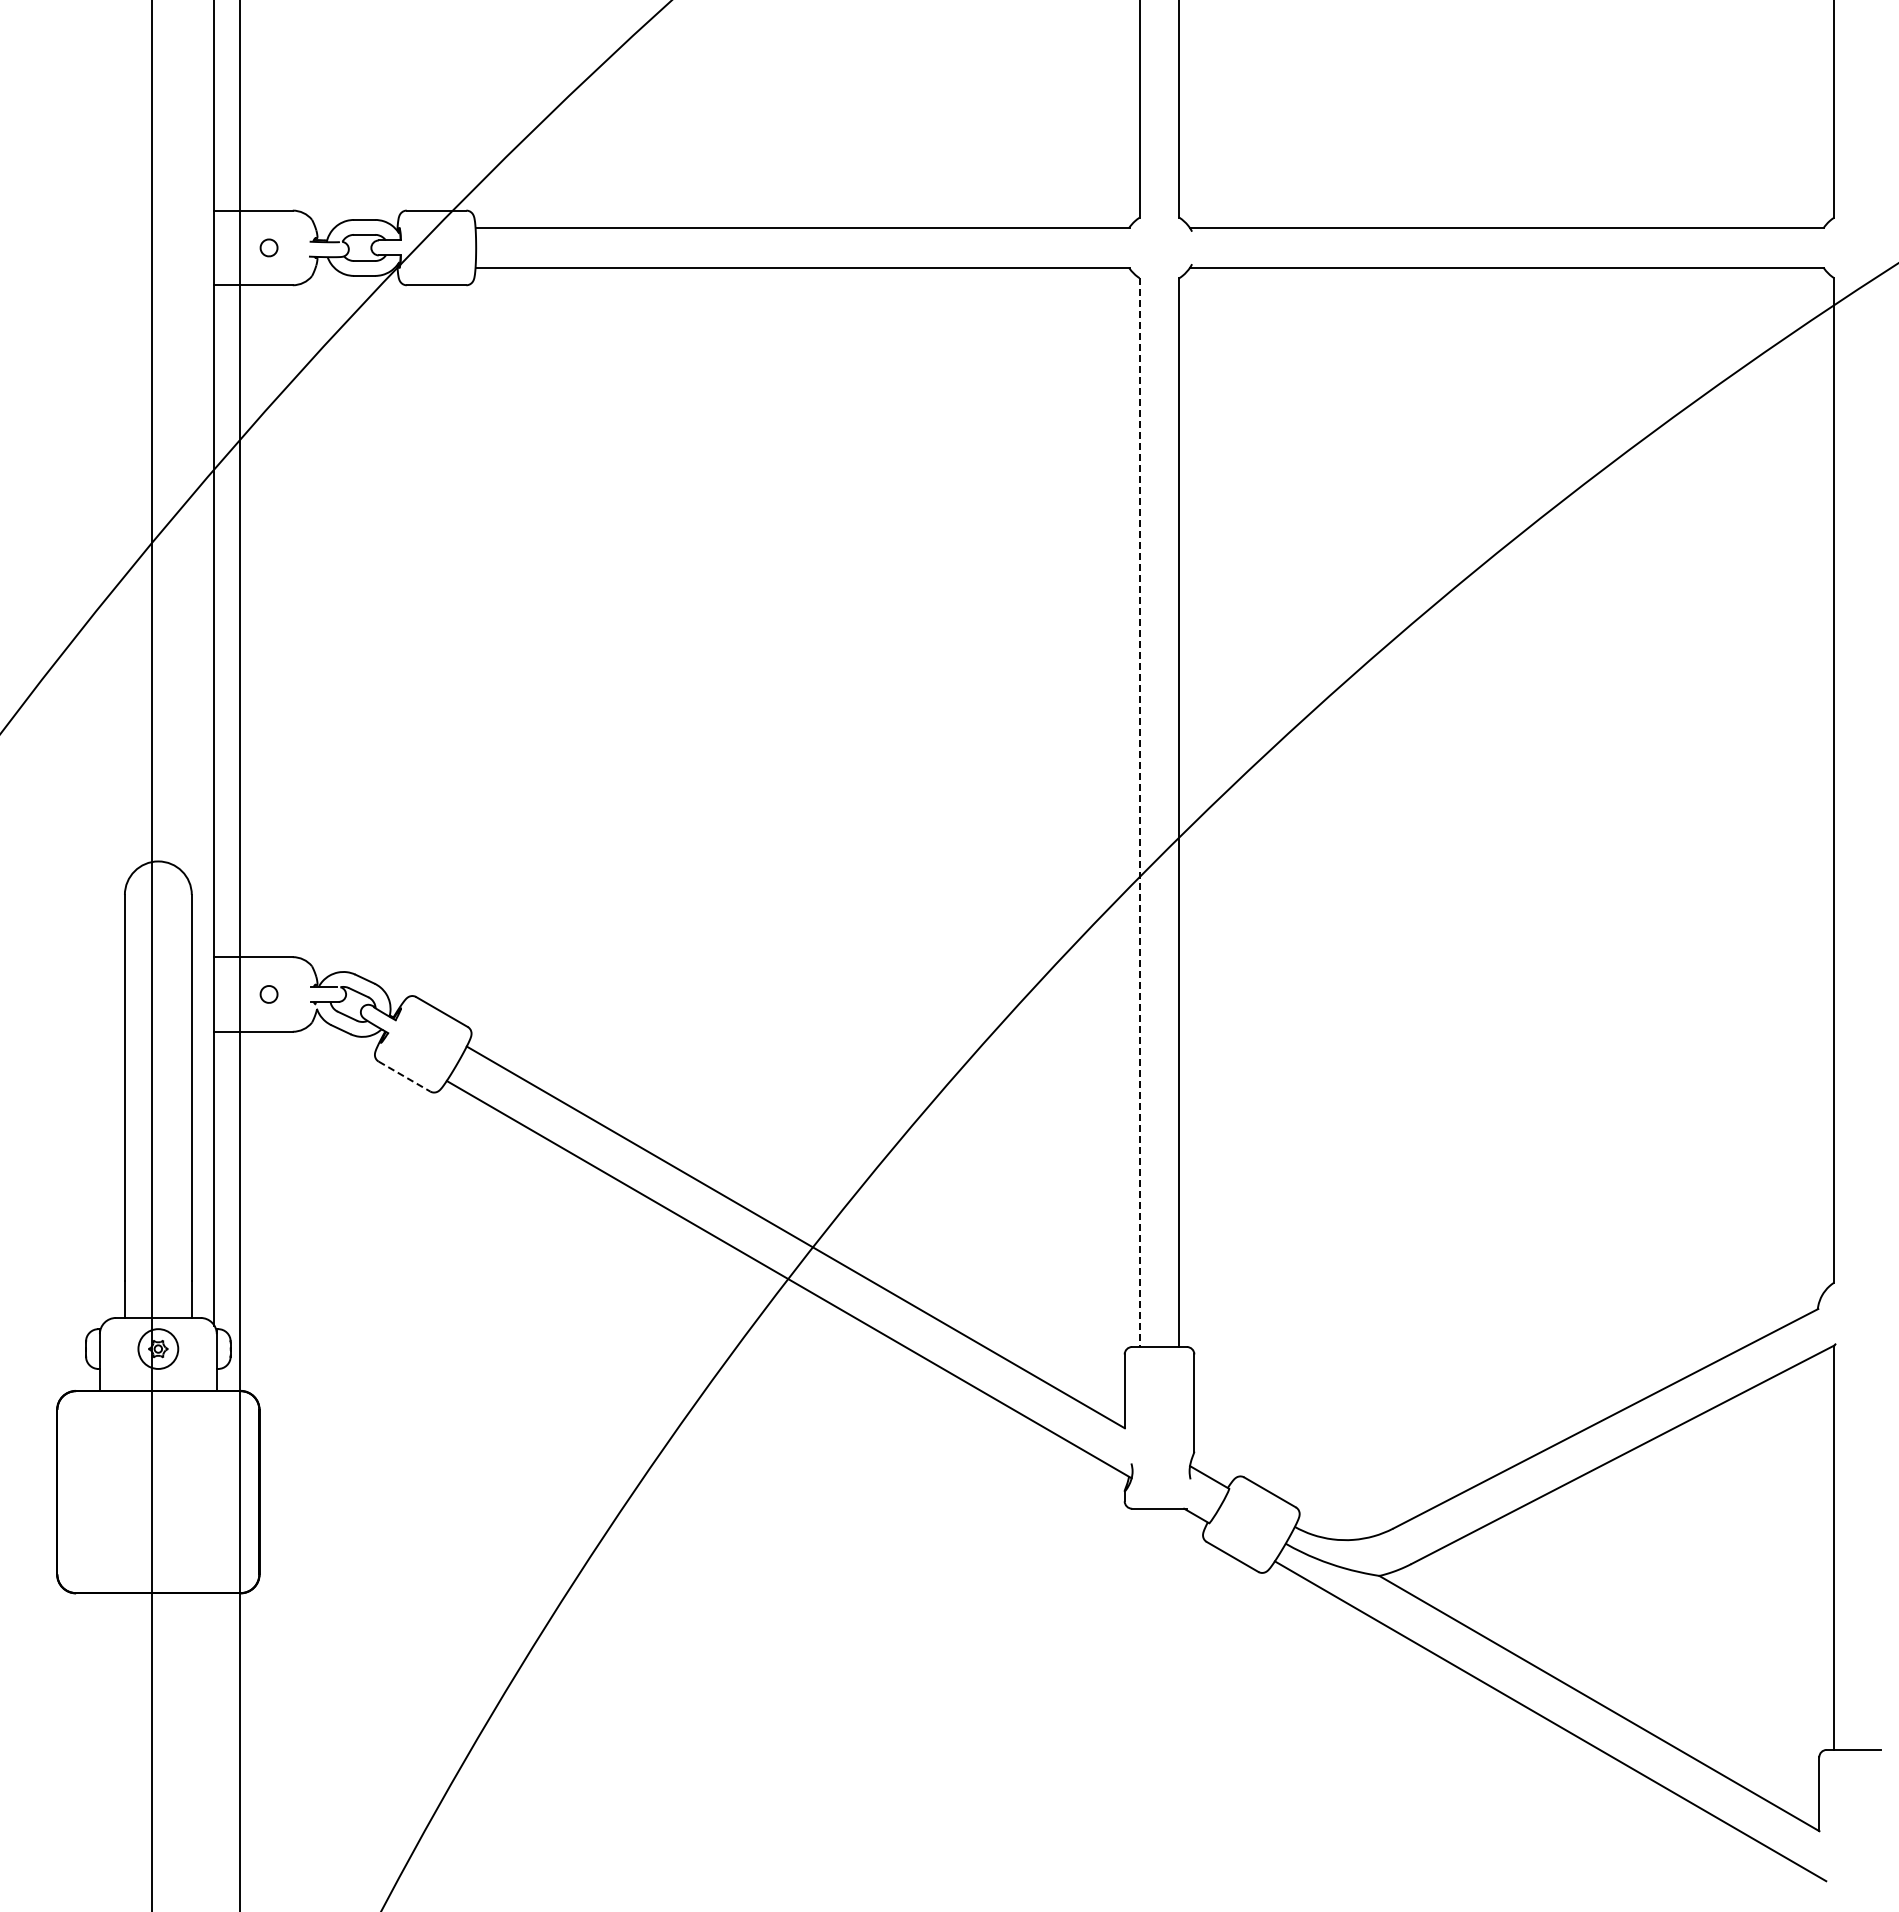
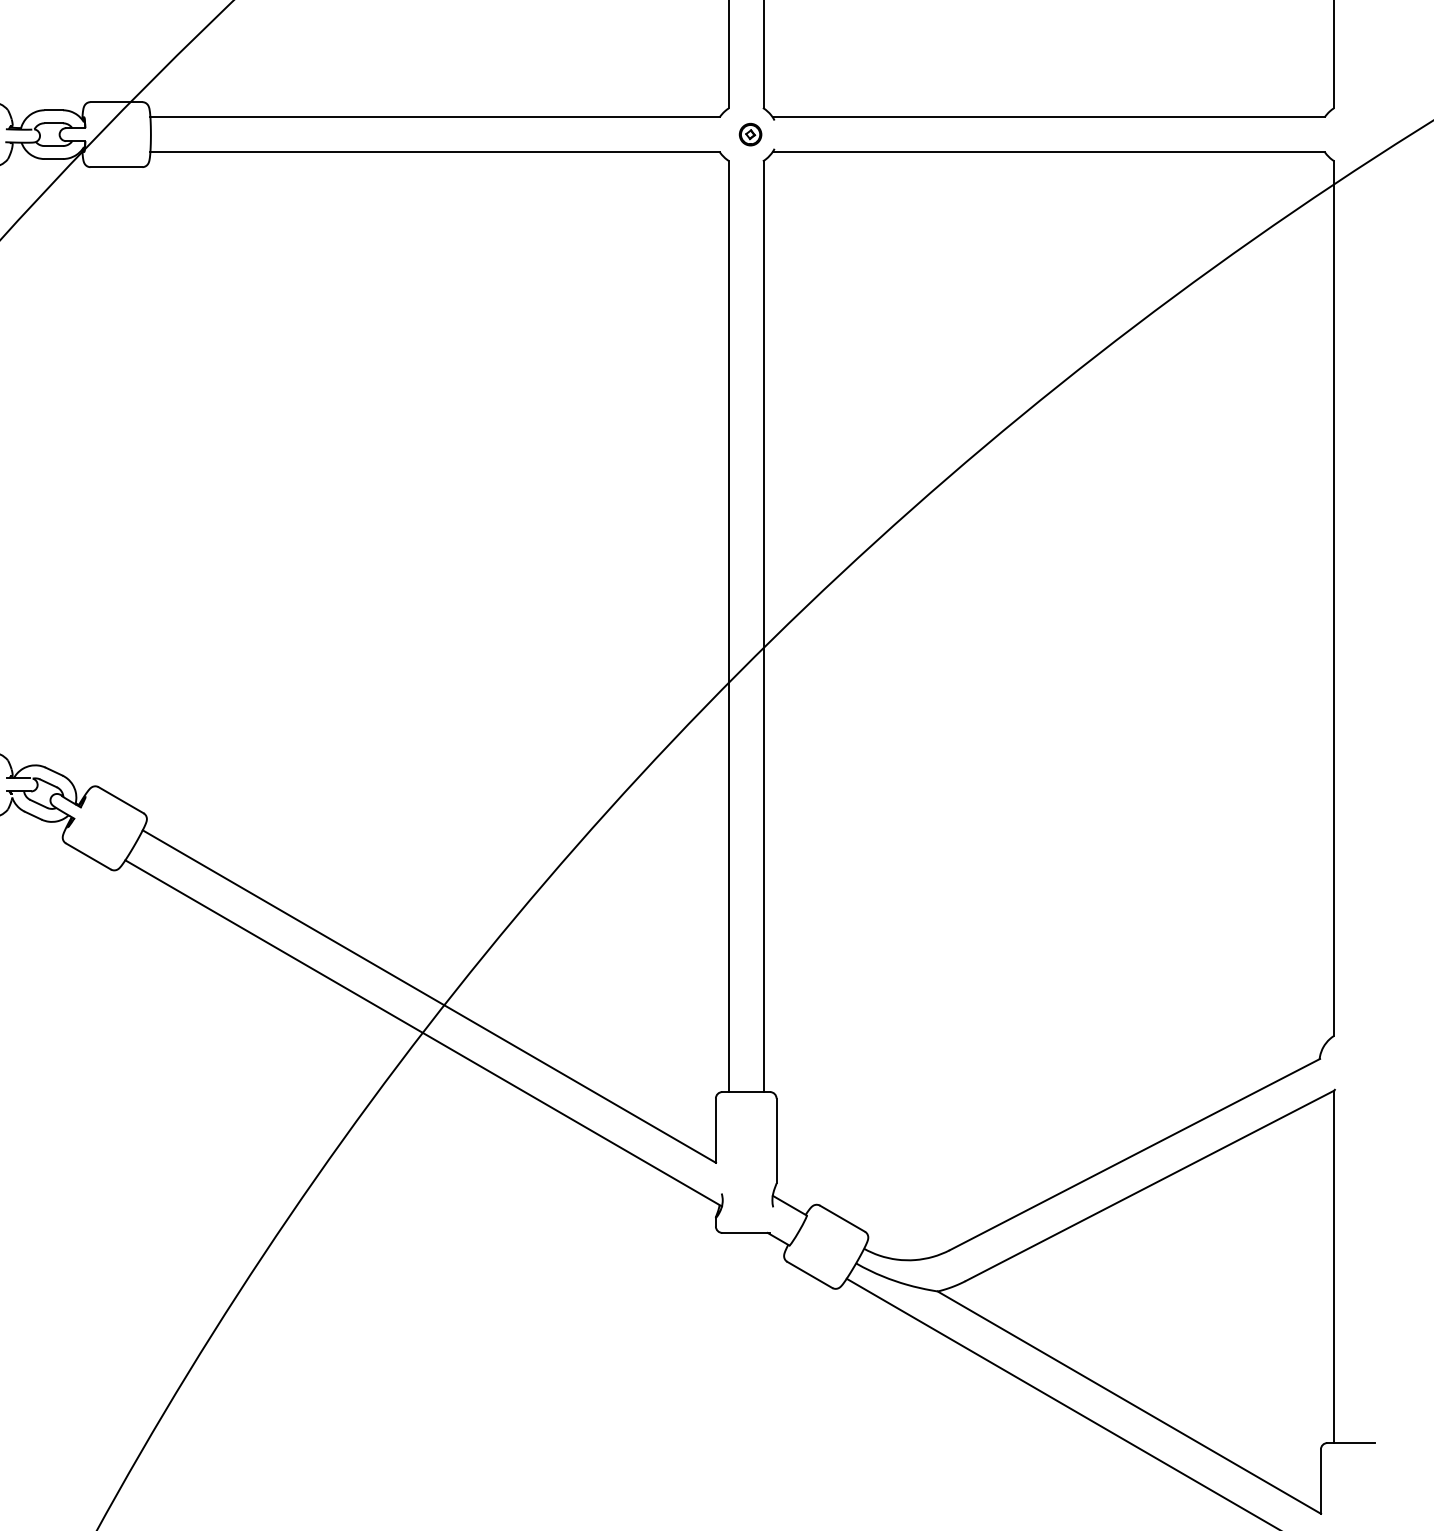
part: (1164, 247) -> (750, 134), added
line: (1139, 813) -> (728, 627), dashed -> solid
line: (404, 1076) -> (88, 856), dashed -> solid

